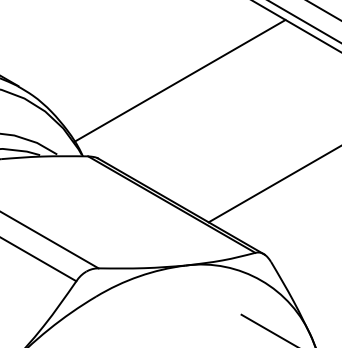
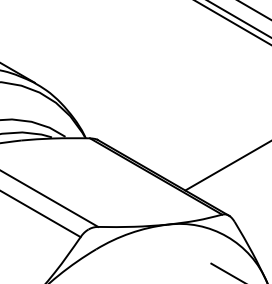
line: (179, 80) -> (162, 78), removed

